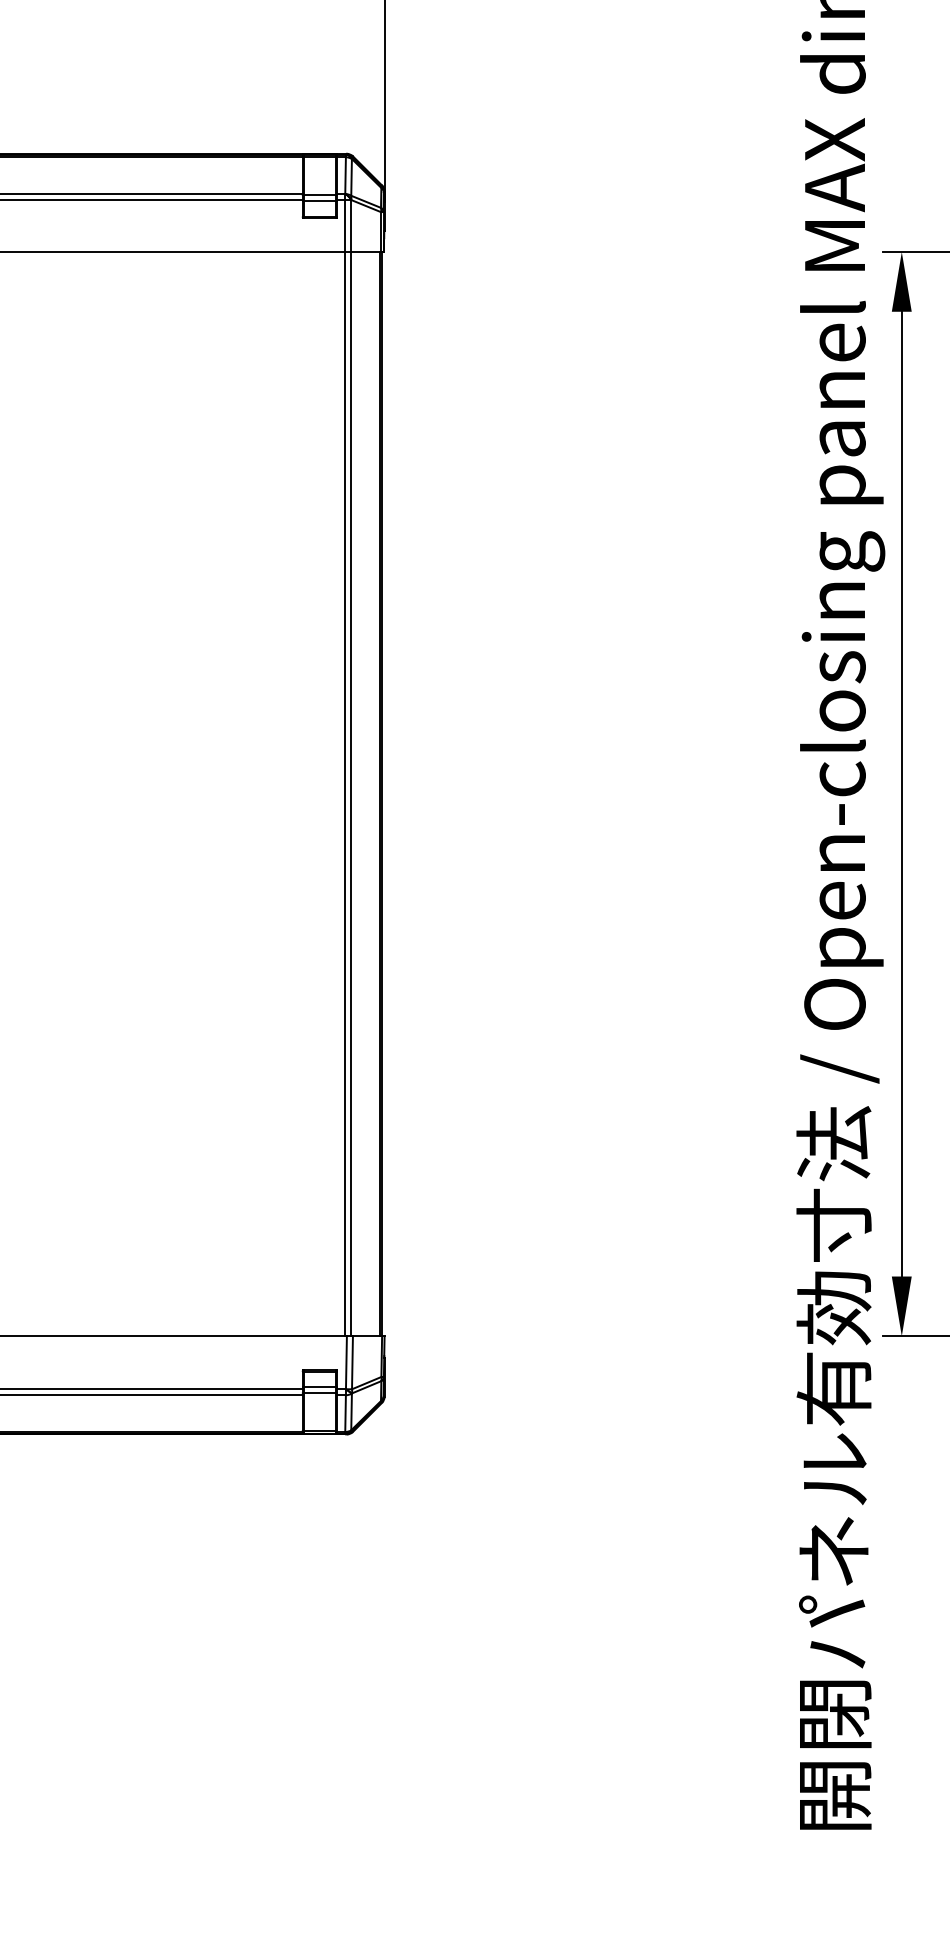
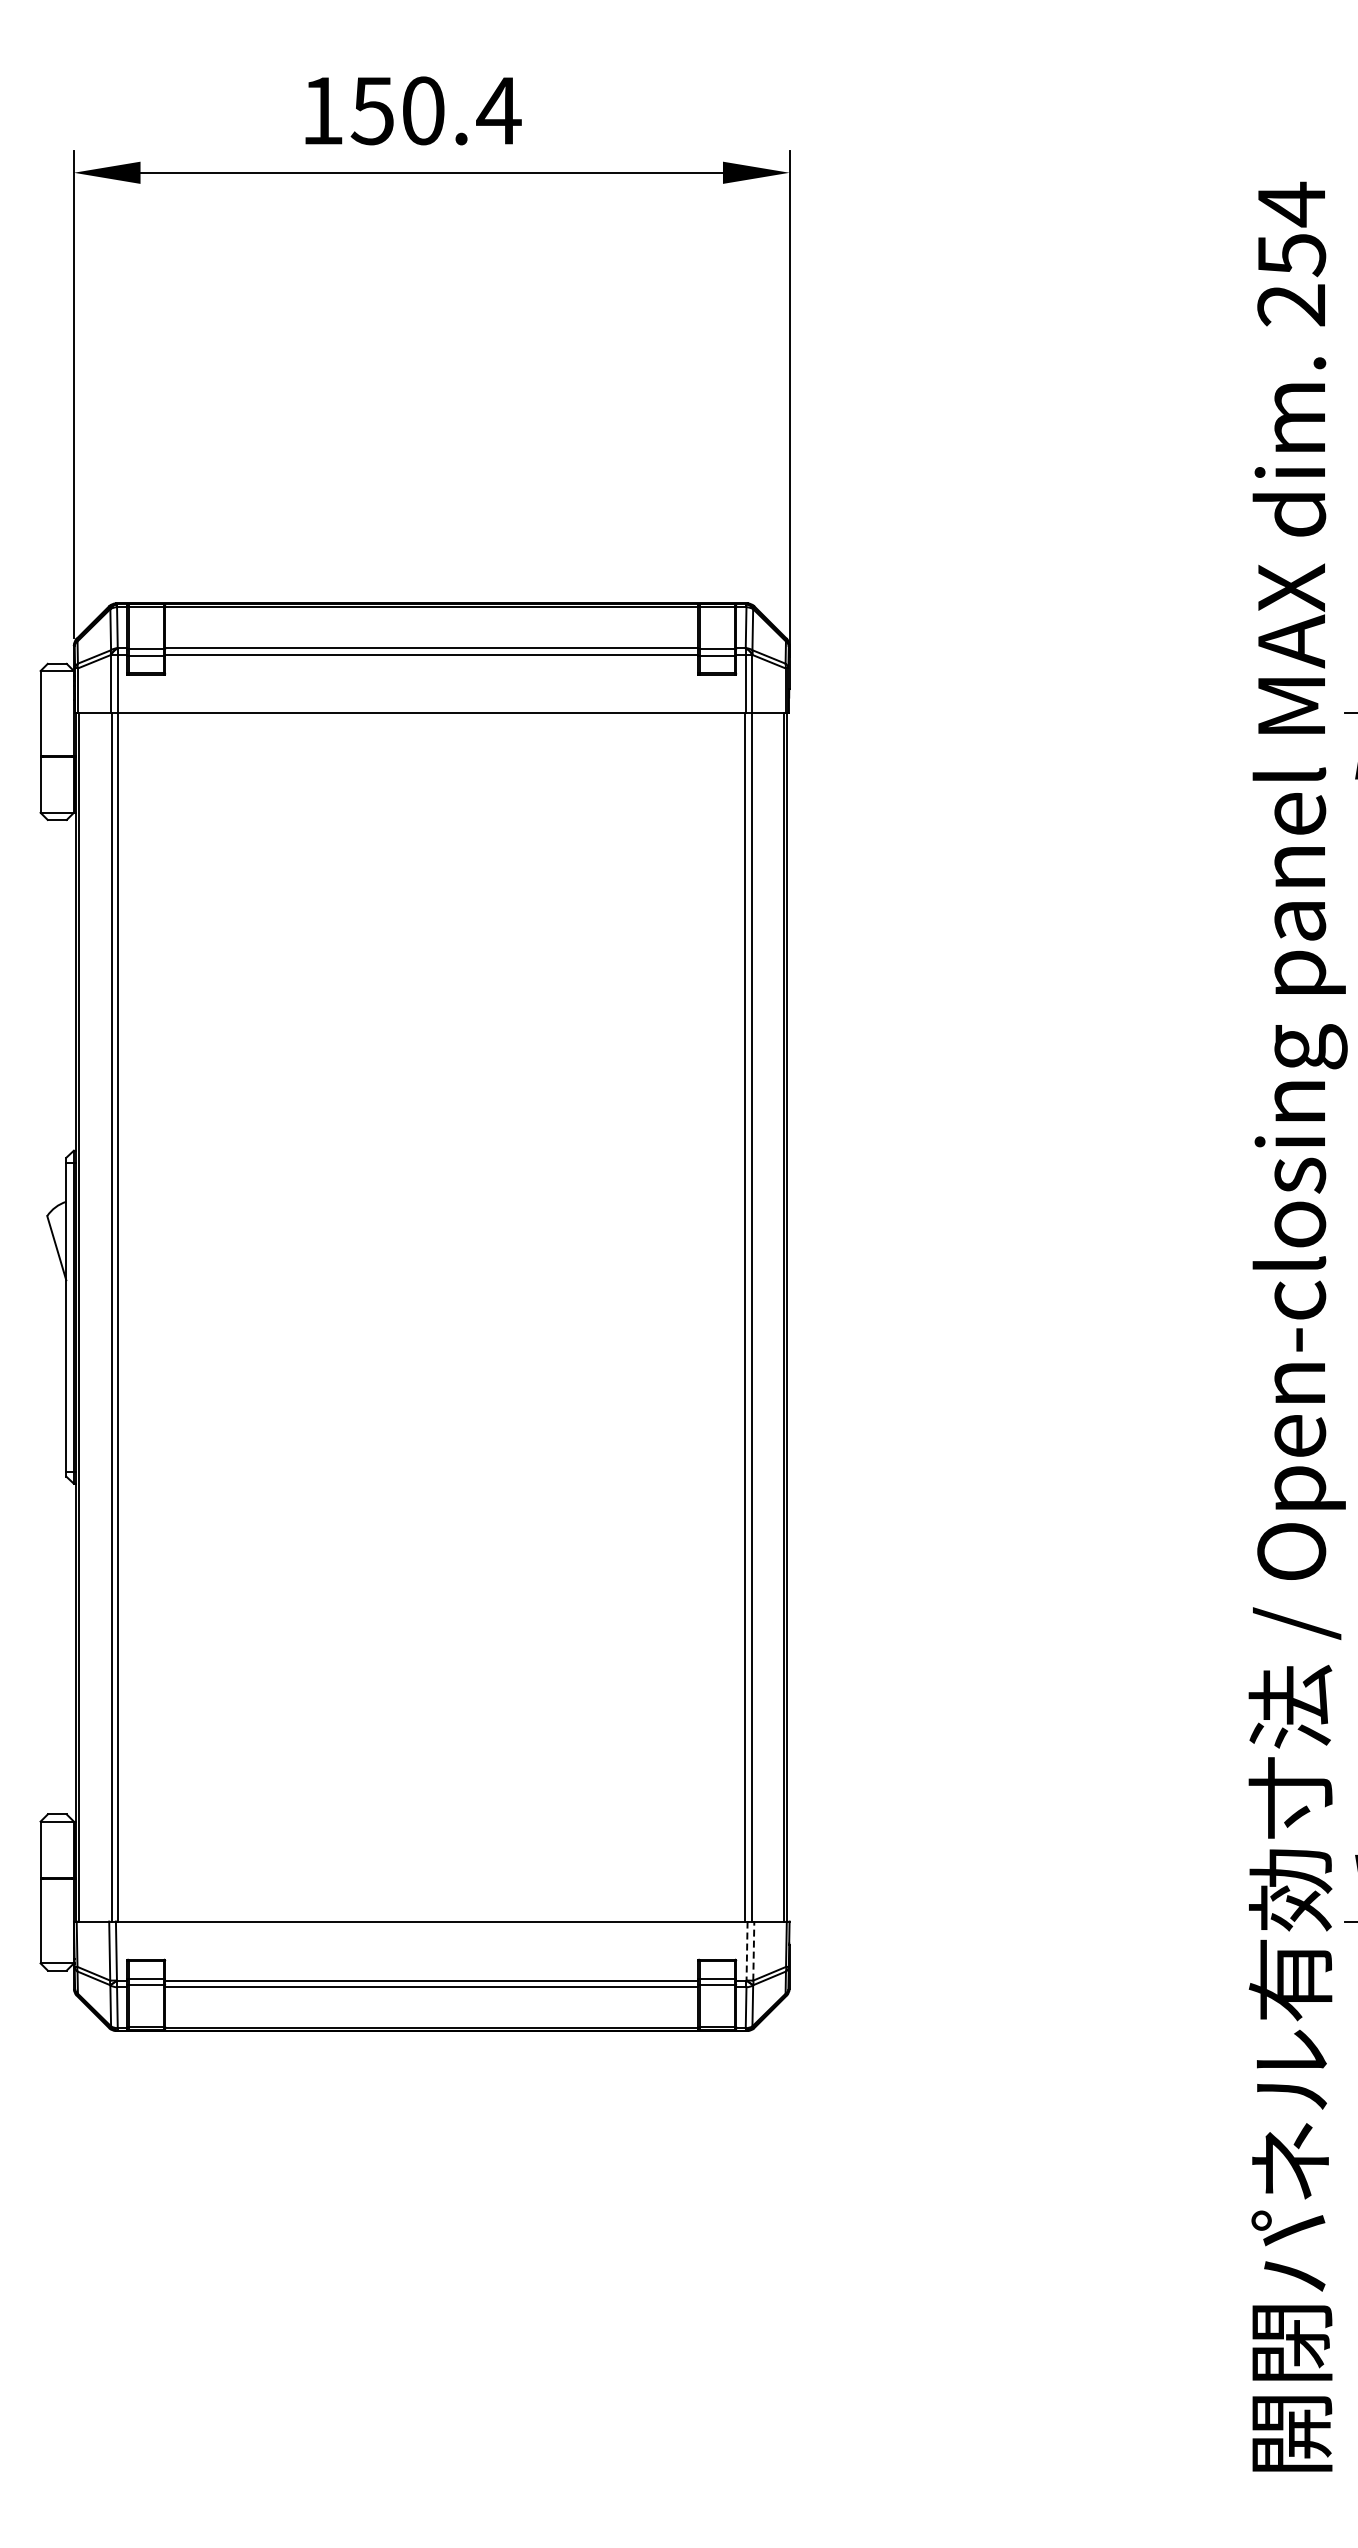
line: (346, 1363) -> (747, 1951), solid -> dashed
line: (352, 1363) -> (753, 1951), solid -> dashed

